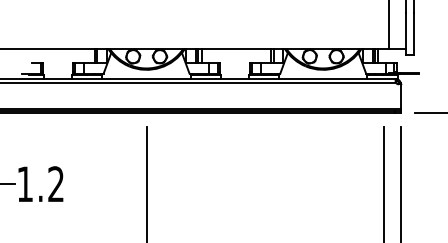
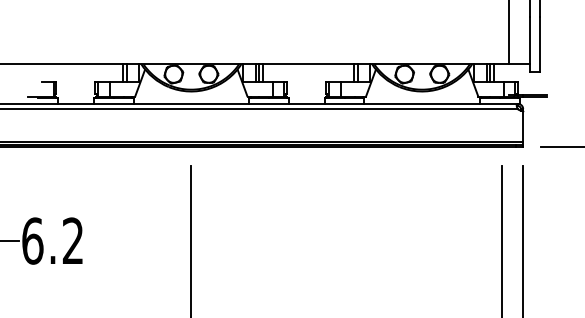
text: (25, 184) -> (33, 241), 1.2 -> 6.2

